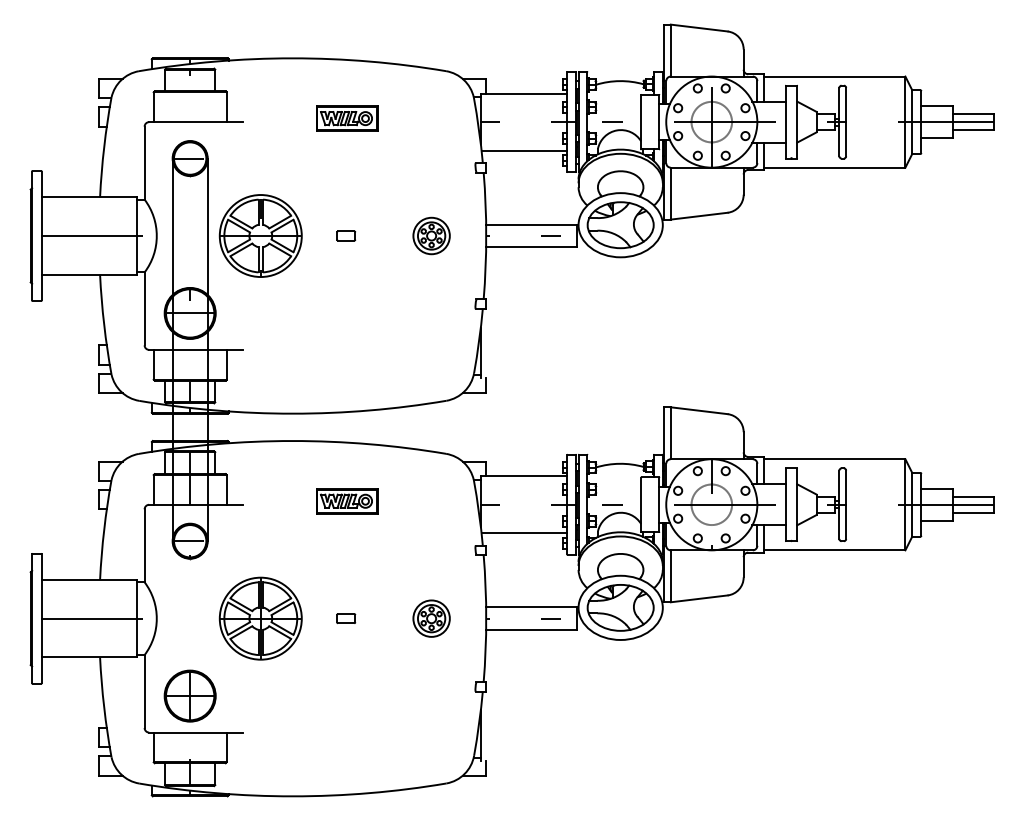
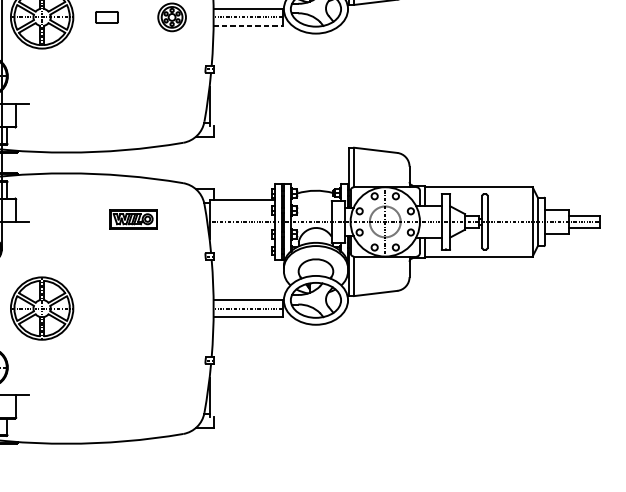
part: (346, 235) -> (107, 17), size x1.6
line: (531, 247) -> (248, 26), solid -> dashed
part: (347, 501) -> (133, 219), moved
line: (524, 533) -> (242, 243), removed
part: (346, 618) -> (107, 308), removed
part: (431, 618) -> (172, 308), removed

